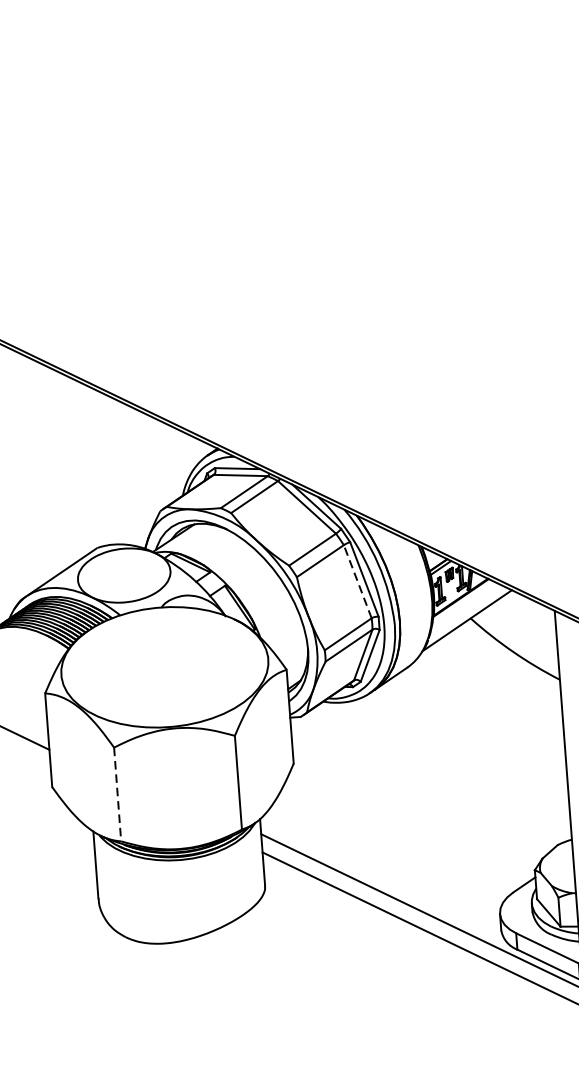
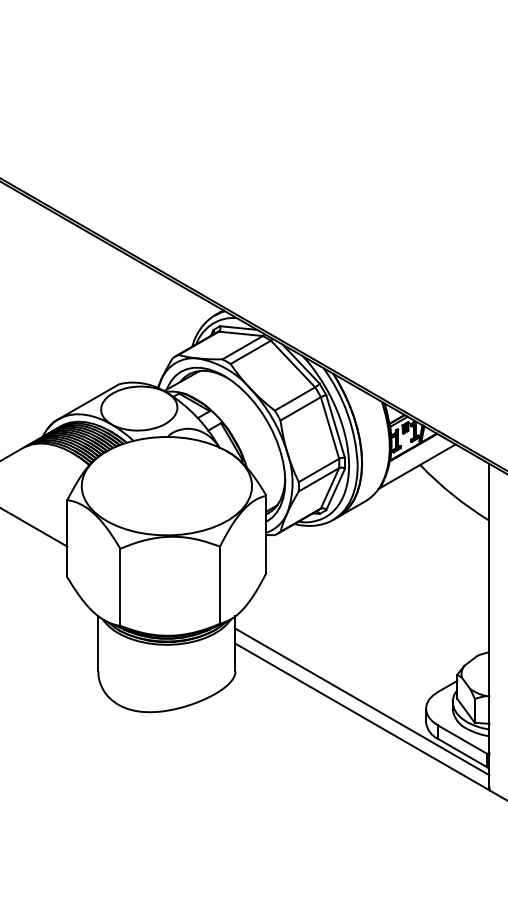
line: (357, 581) -> (329, 427), dashed -> solid
line: (117, 794) -> (120, 587), dashed -> solid

